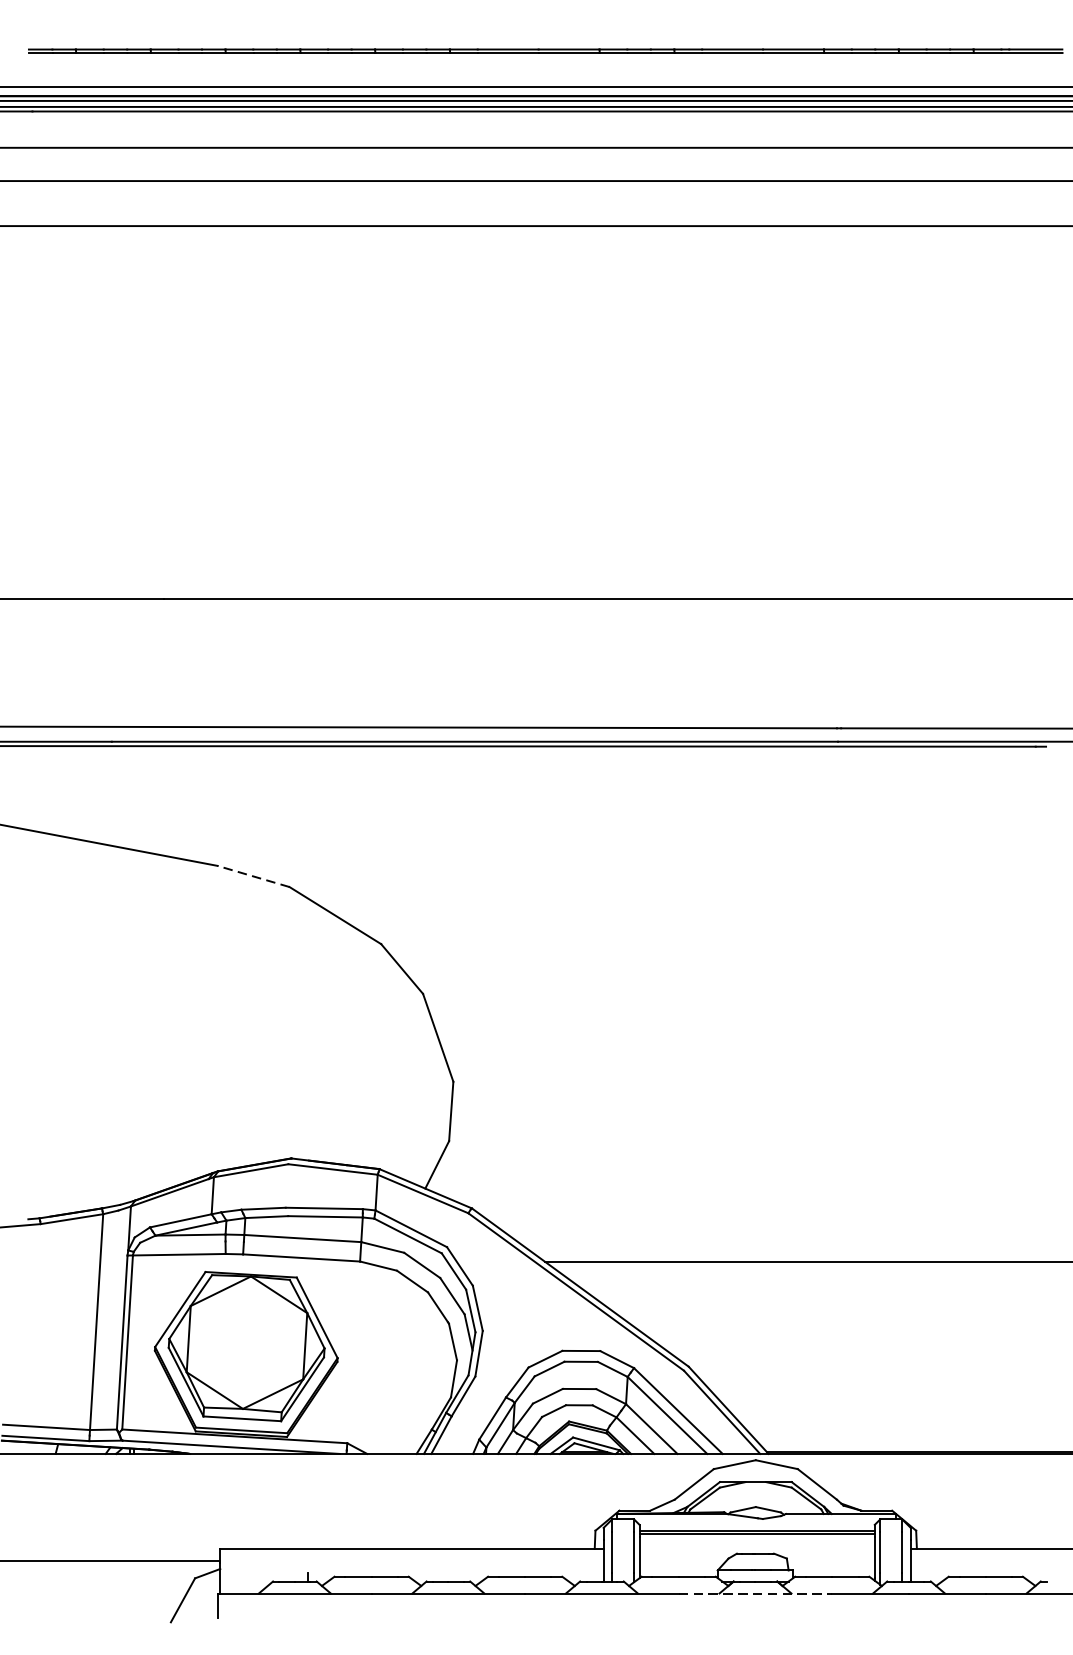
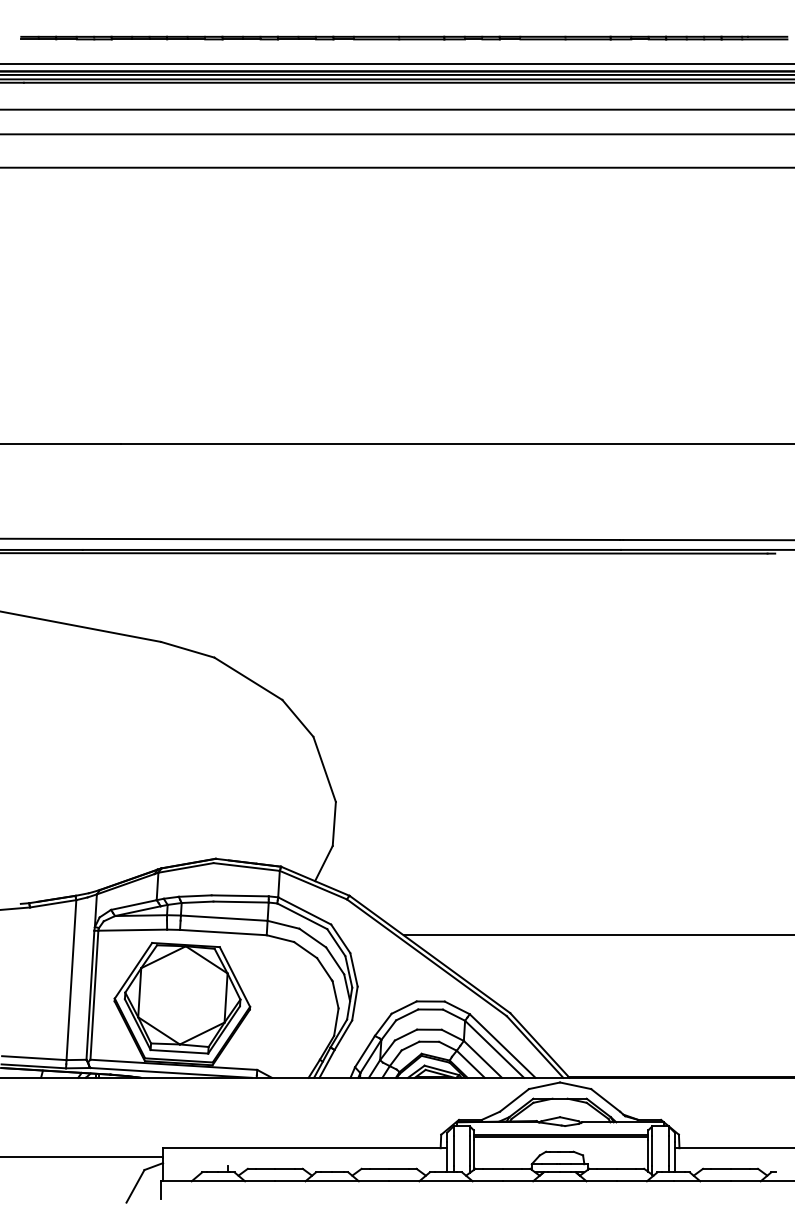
line: (253, 876) -> (187, 649), dashed -> solid
line: (755, 1593) -> (559, 1181), dashed -> solid

